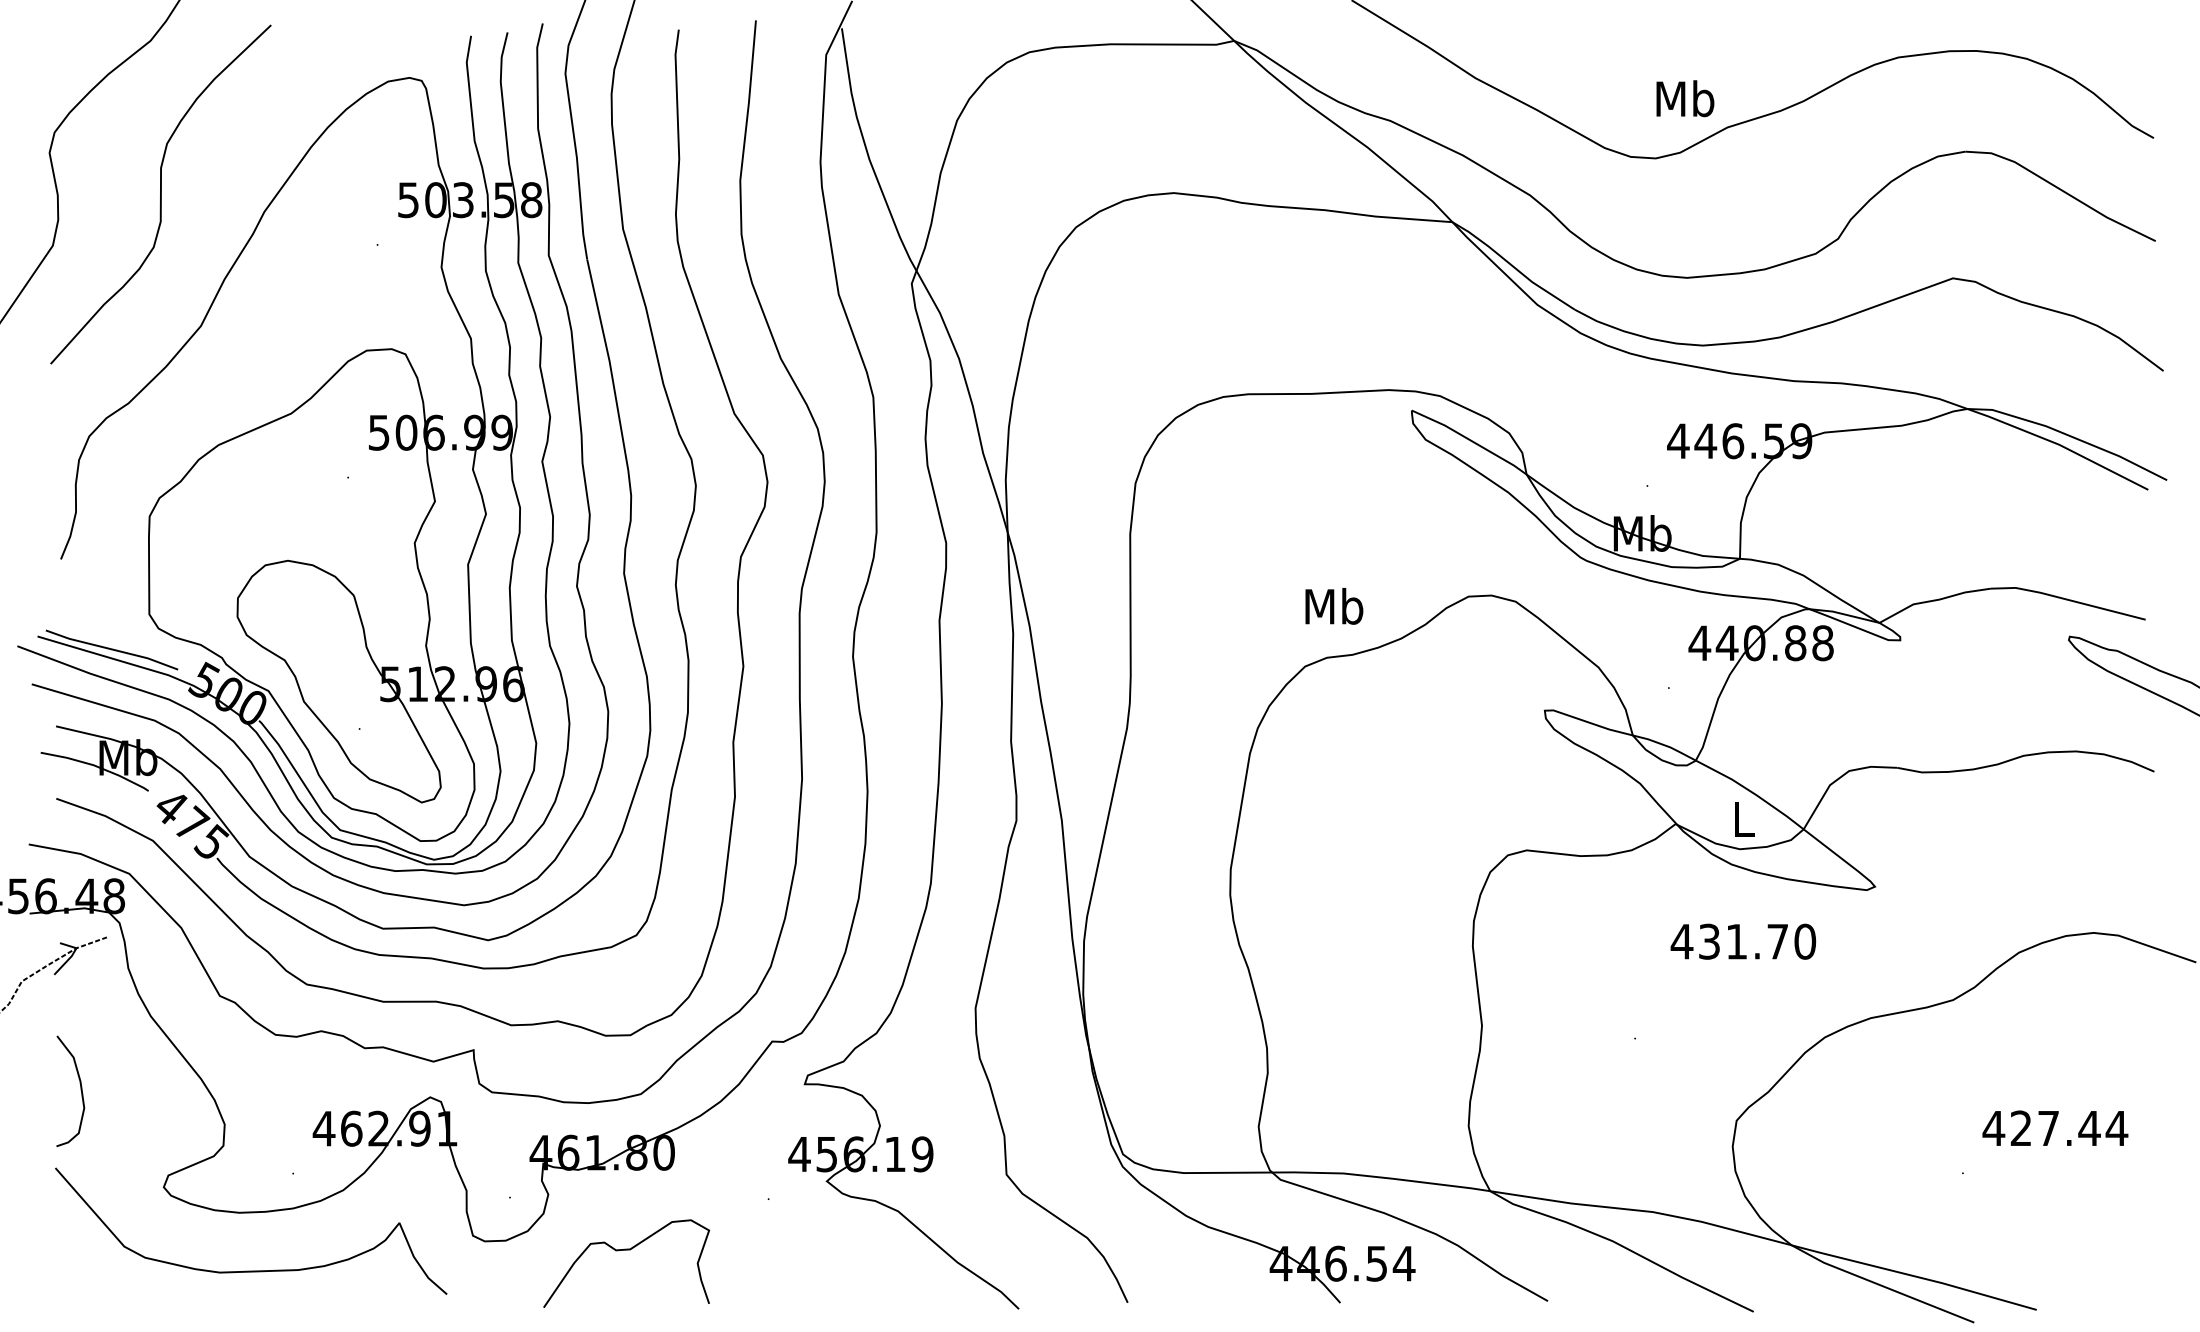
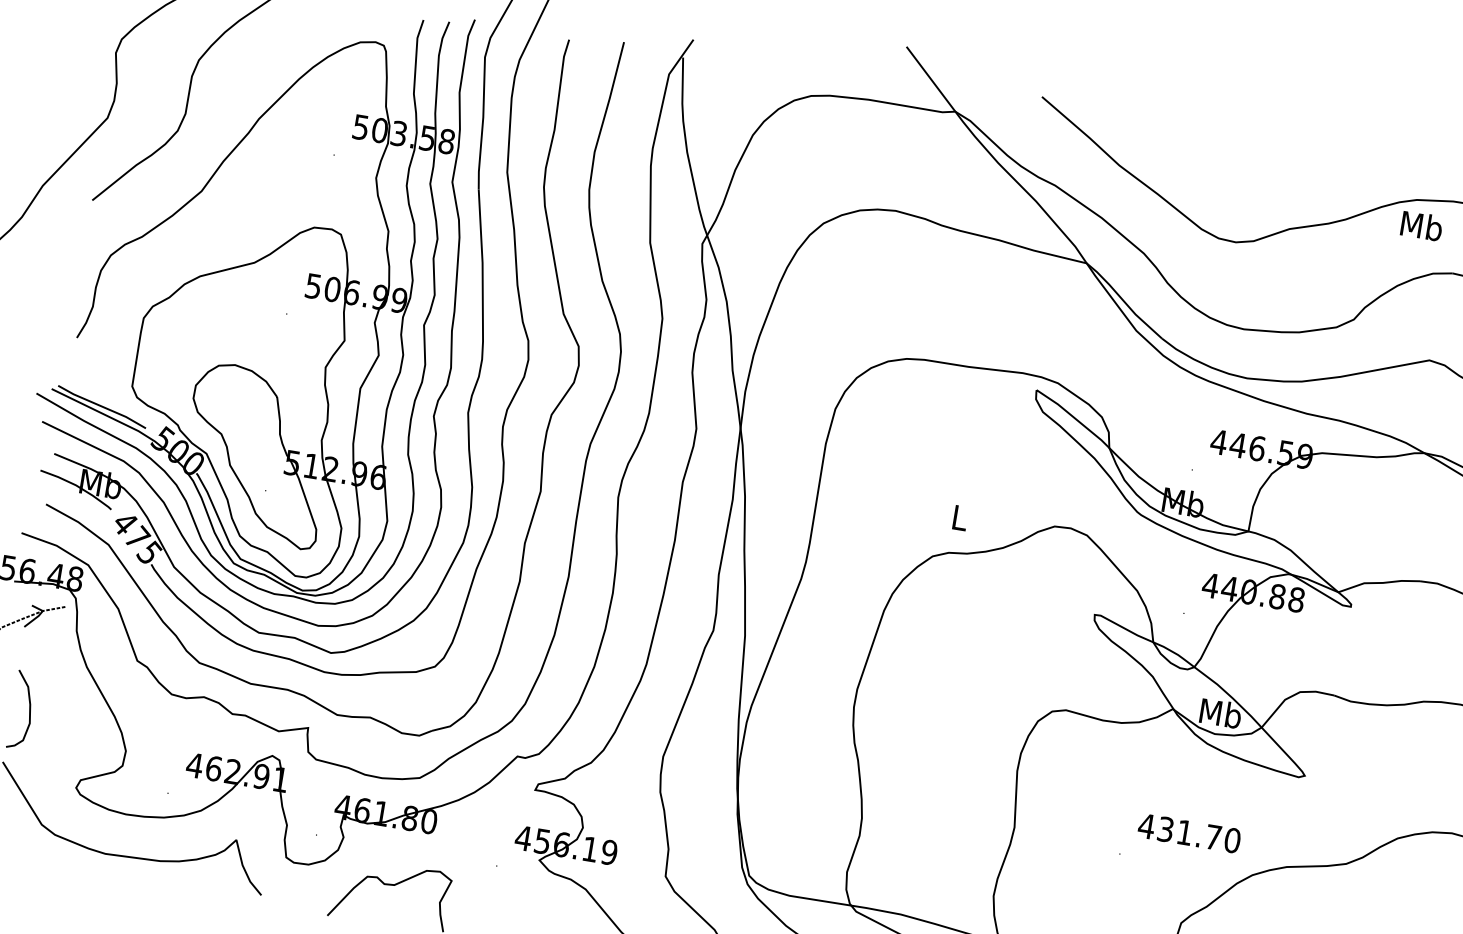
text: (1685, 98) -> (1421, 225), moved
text: (1334, 605) -> (960, 517), Mb -> L
text: (1743, 818) -> (1220, 713), L -> Mb
text: (1743, 941) -> (1189, 833), moved

